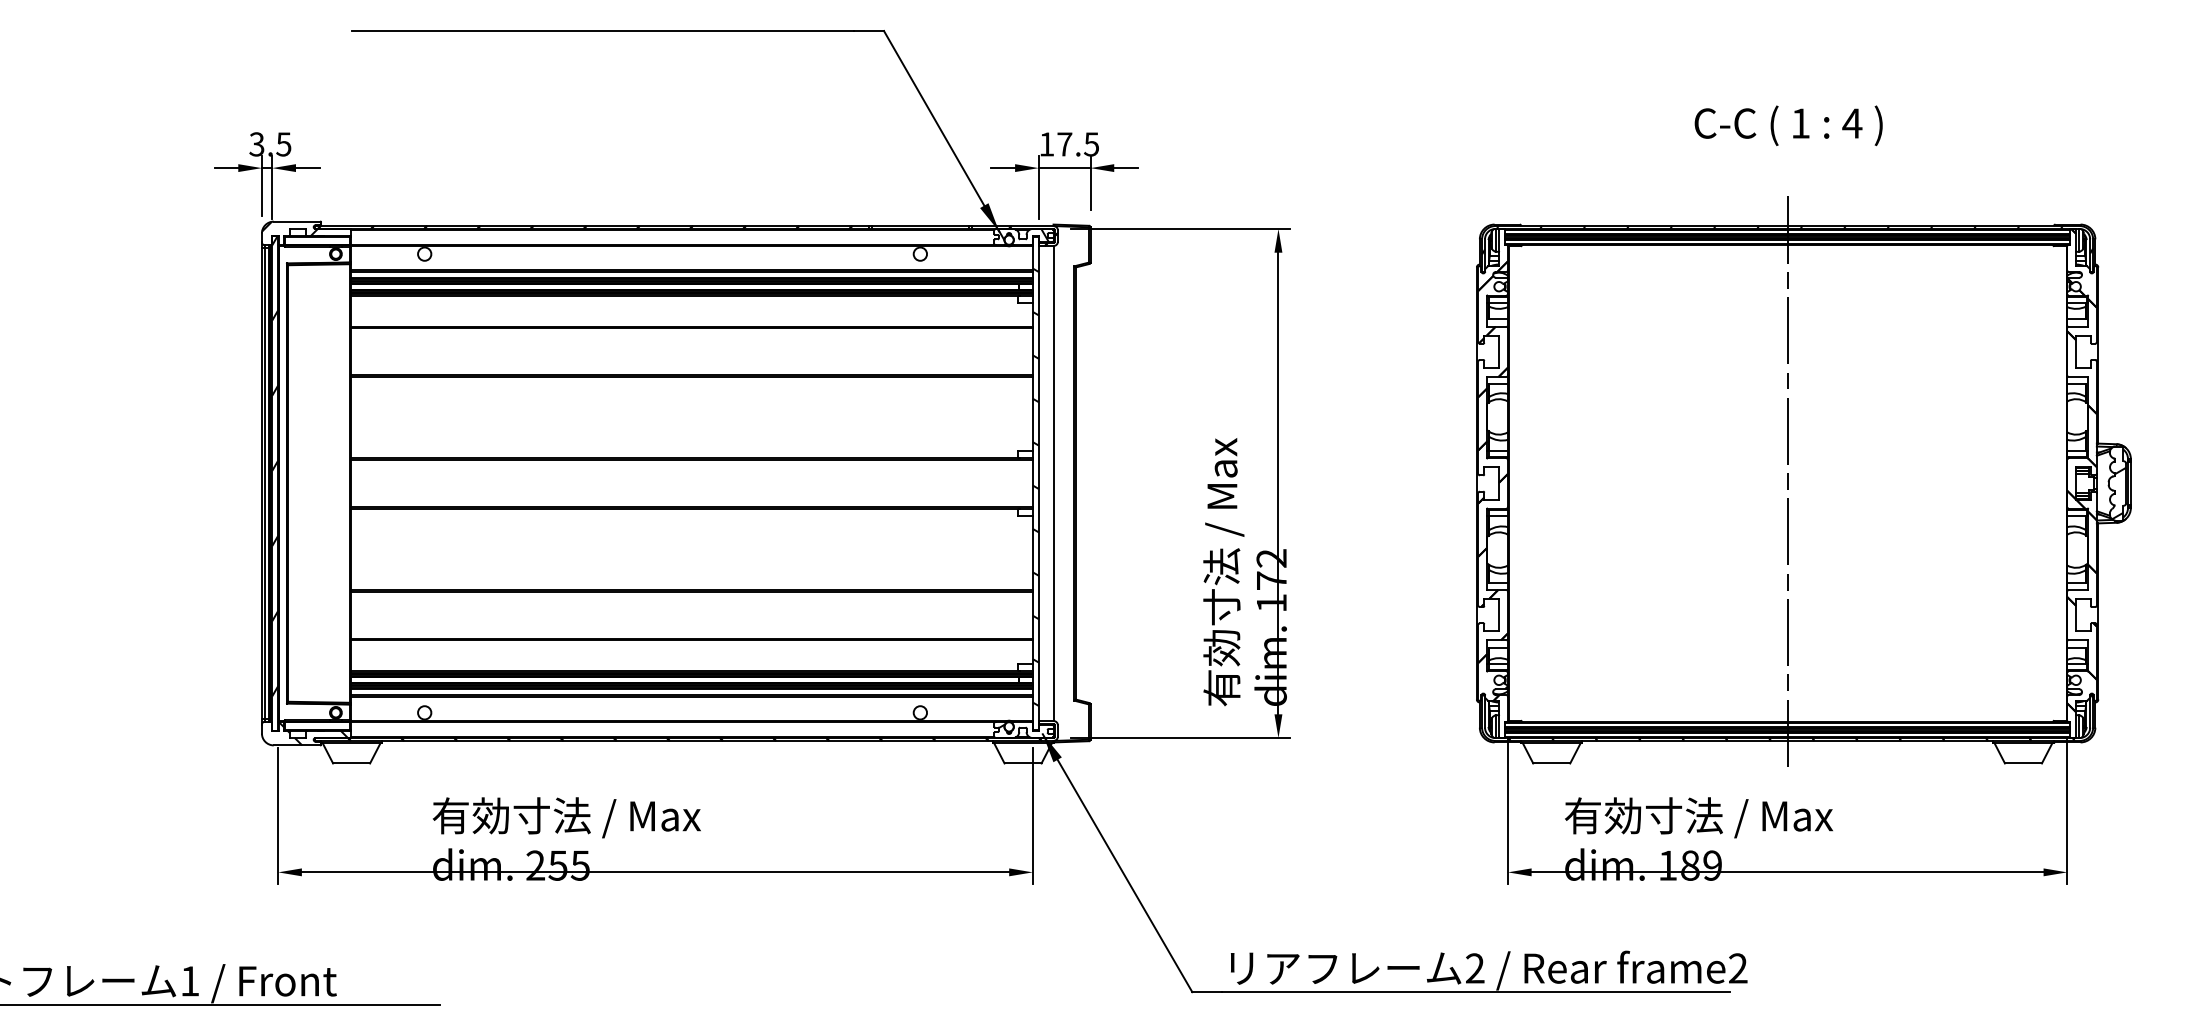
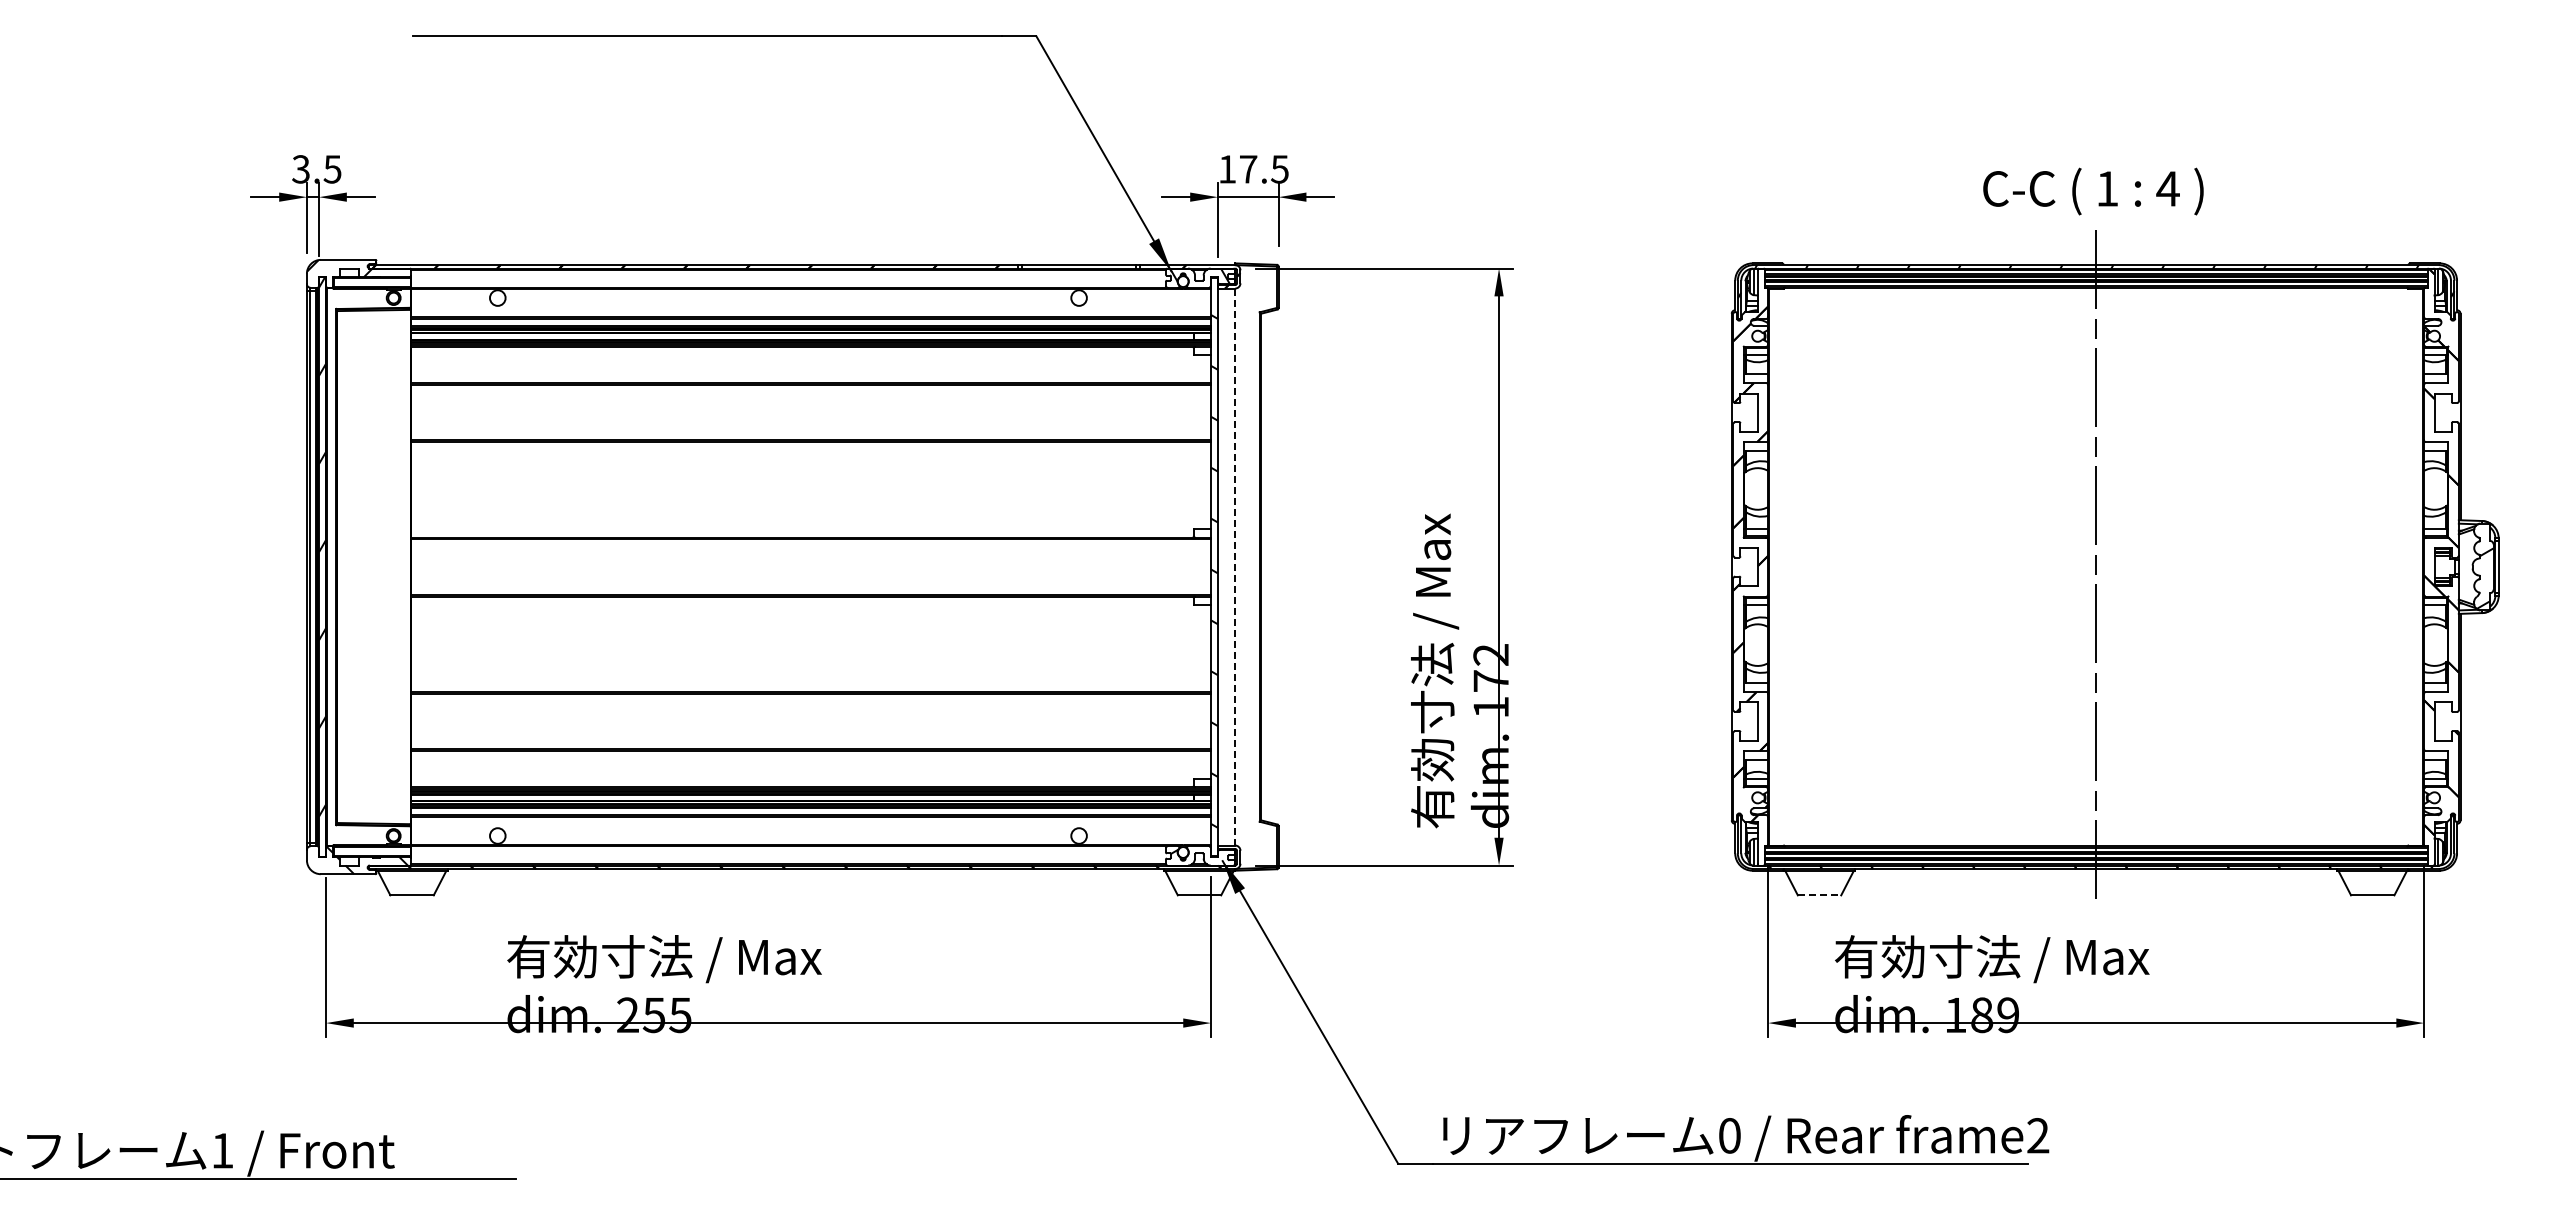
text: (1788, 125) -> (2093, 191), moved
line: (1053, 483) -> (1235, 567), solid -> dashed
line: (1551, 763) -> (1819, 895), solid -> dashed
text: (1474, 968) -> (1729, 1135), 2 -> 0

